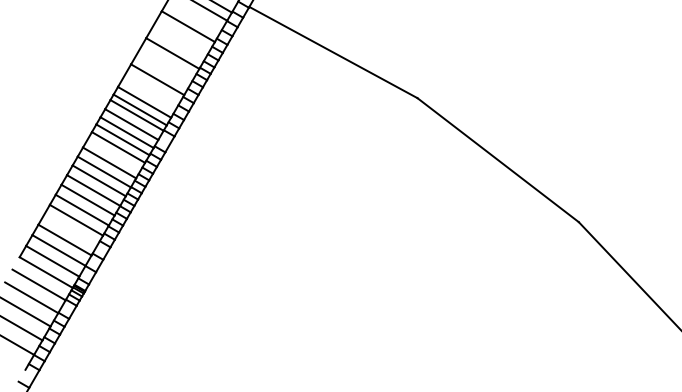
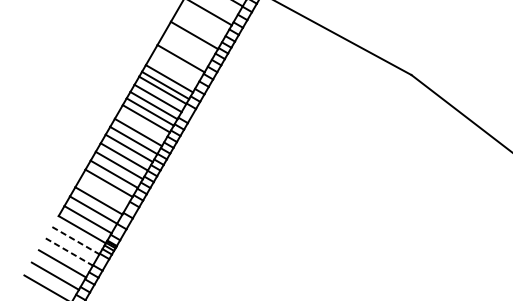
line: (39, 284) -> (76, 240), solid -> dashed
line: (31, 297) -> (69, 251), solid -> dashed

